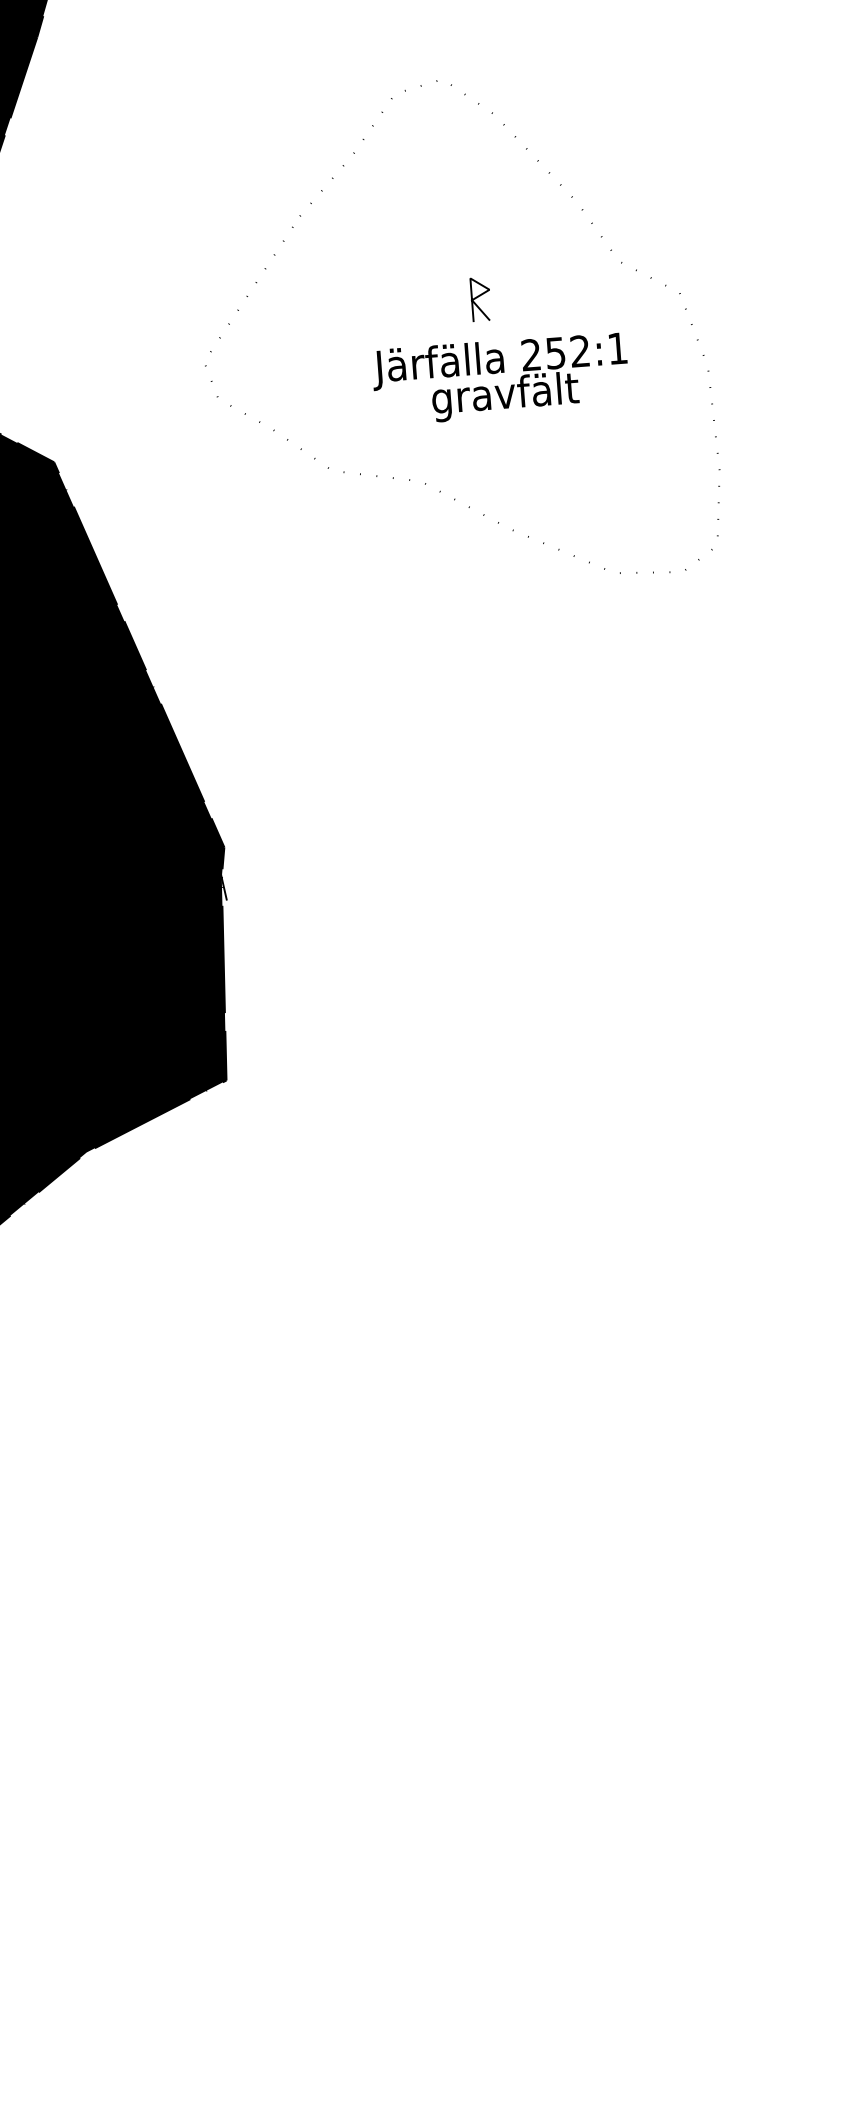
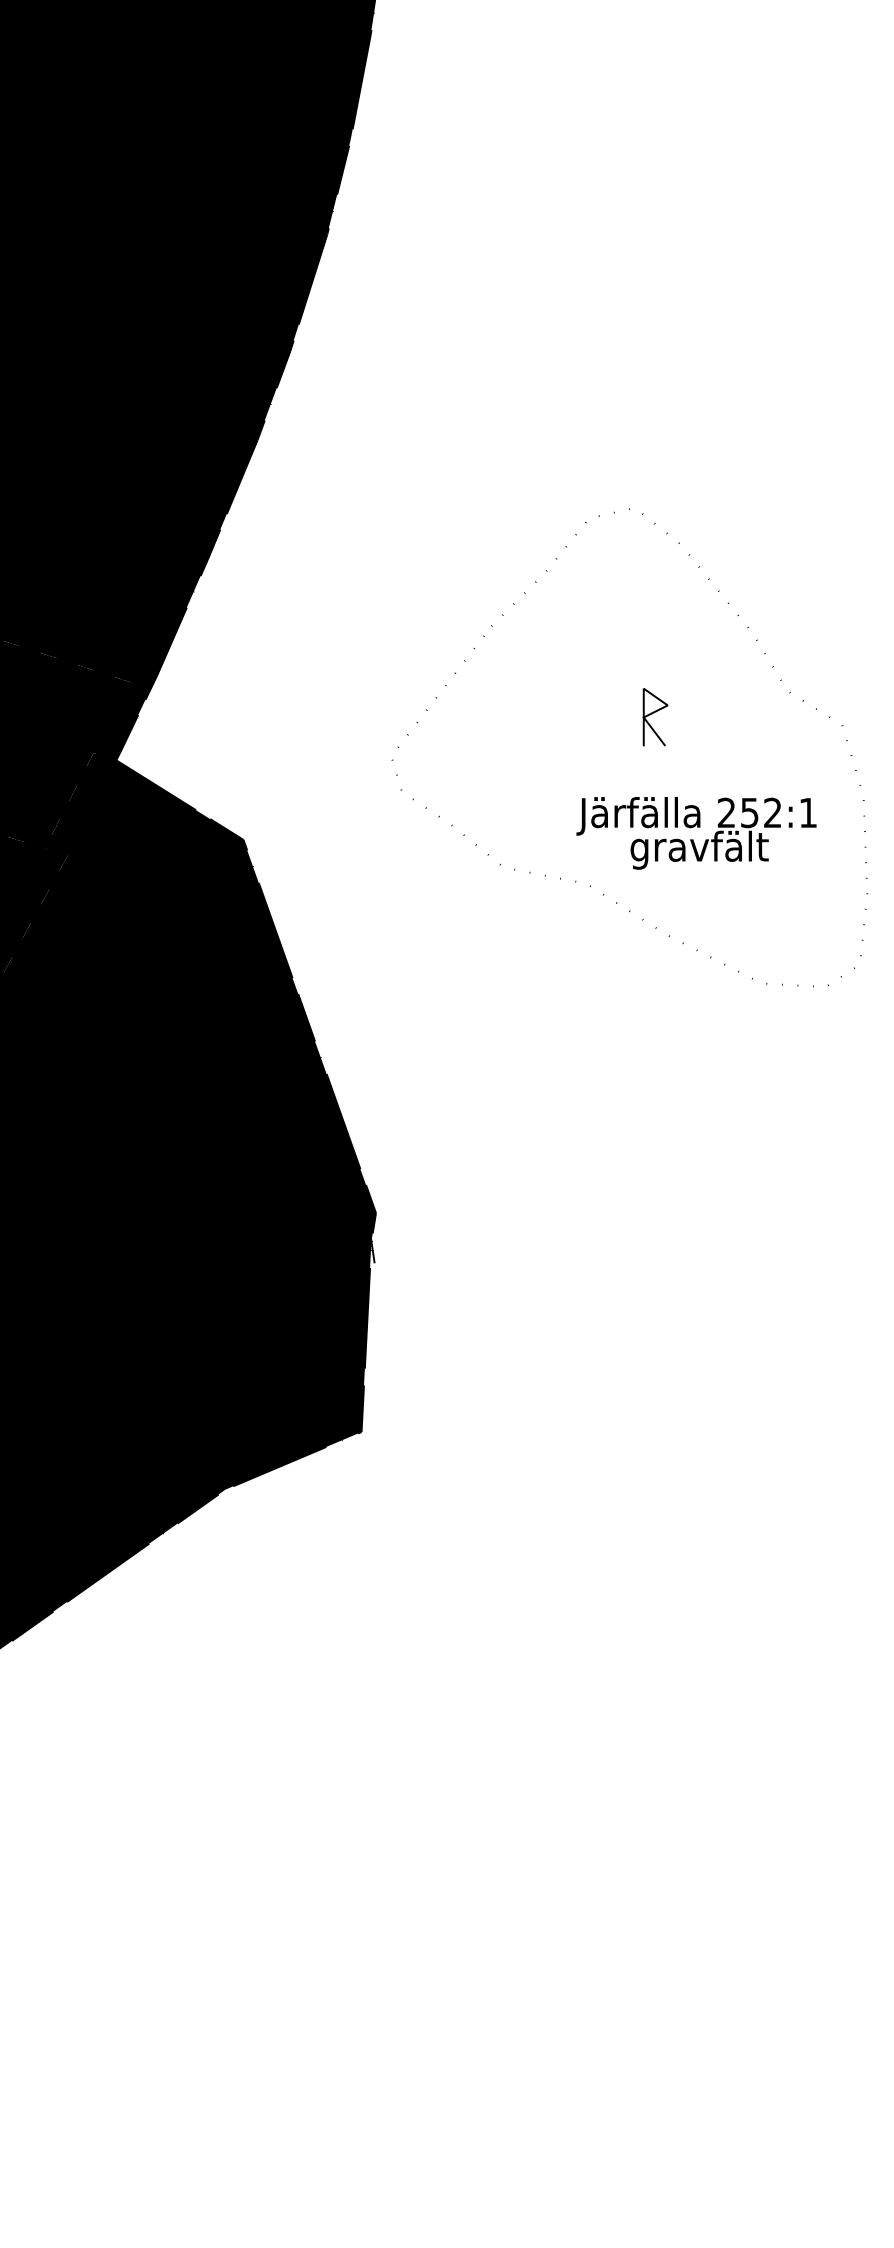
part: (479, 298) -> (654, 716), size x1.4
text: (500, 379) -> (696, 833), moved

